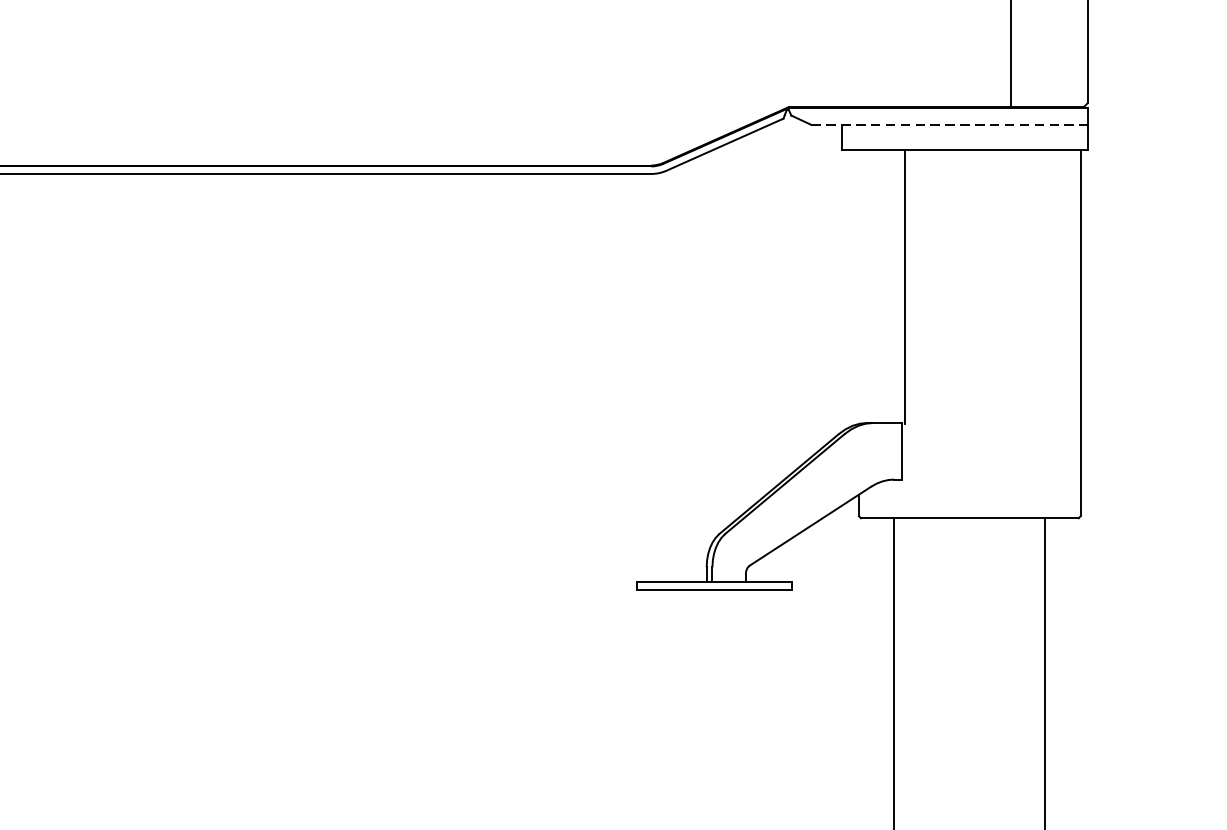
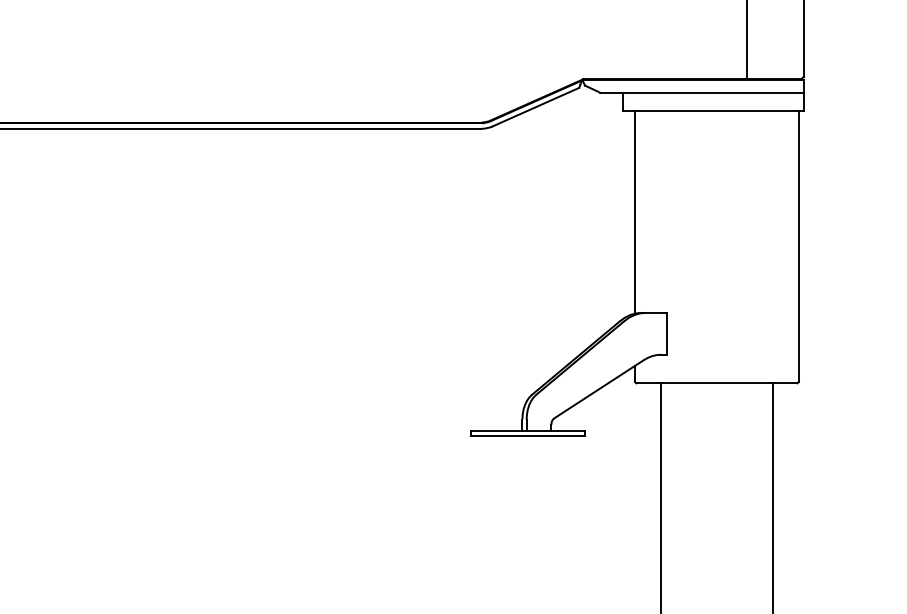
line: (950, 124) -> (702, 92), dashed -> solid
line: (905, 287) -> (635, 212), moved

